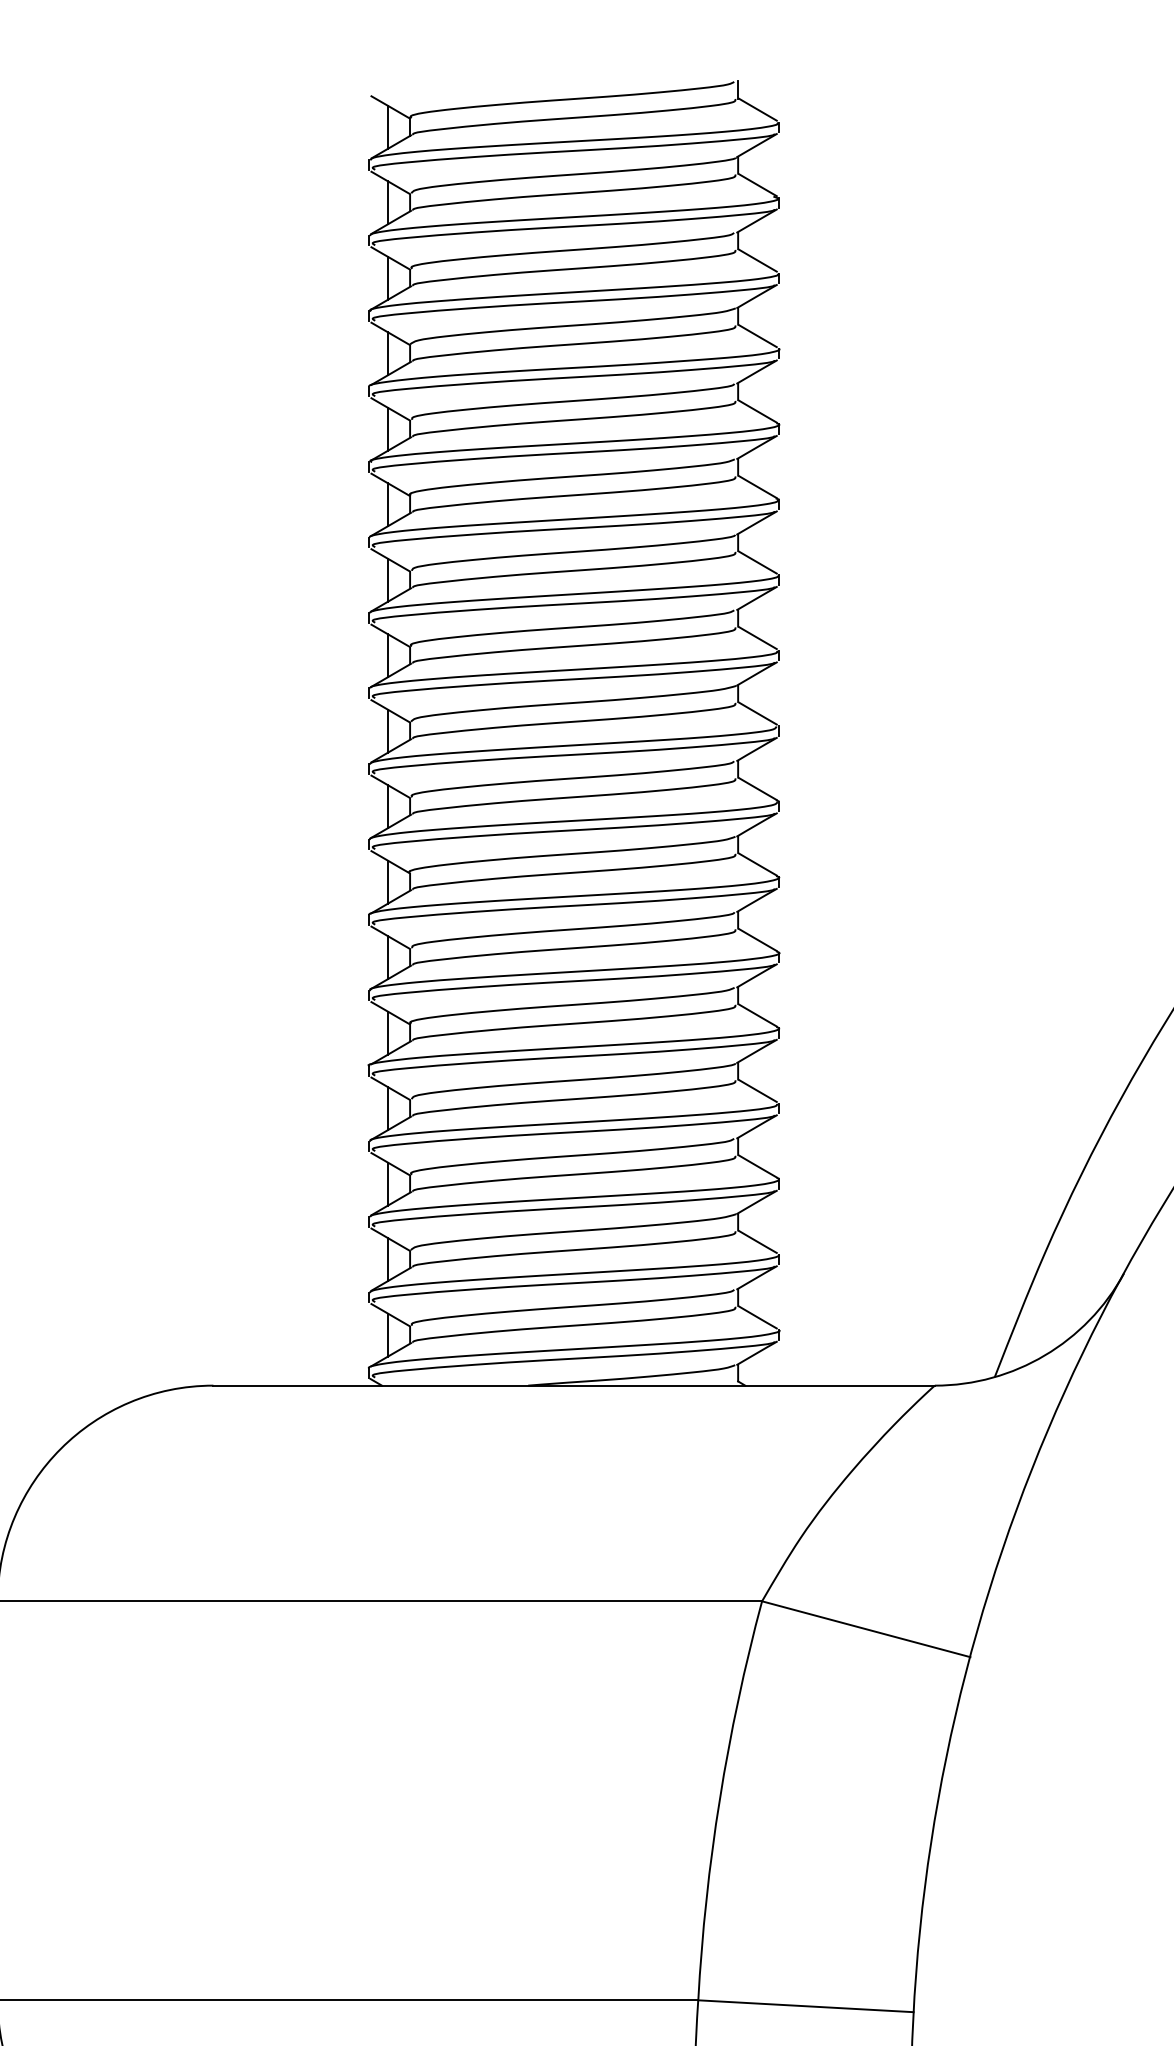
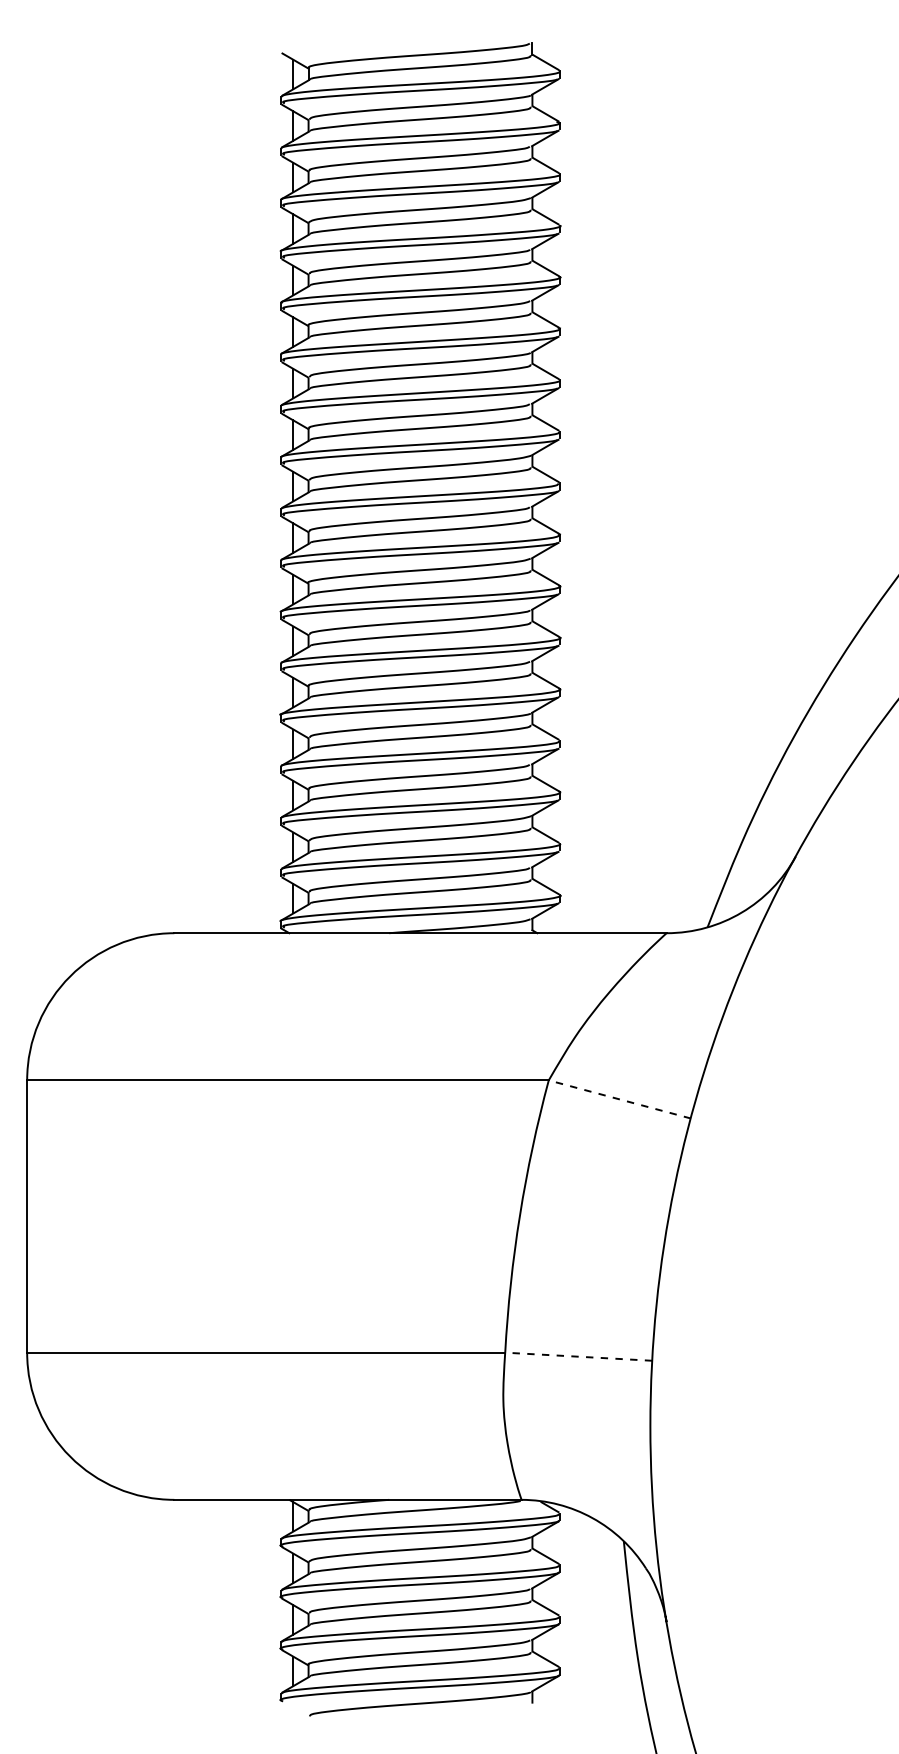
line: (865, 1629) -> (619, 1099), solid -> dashed
line: (805, 2005) -> (578, 1356), solid -> dashed

